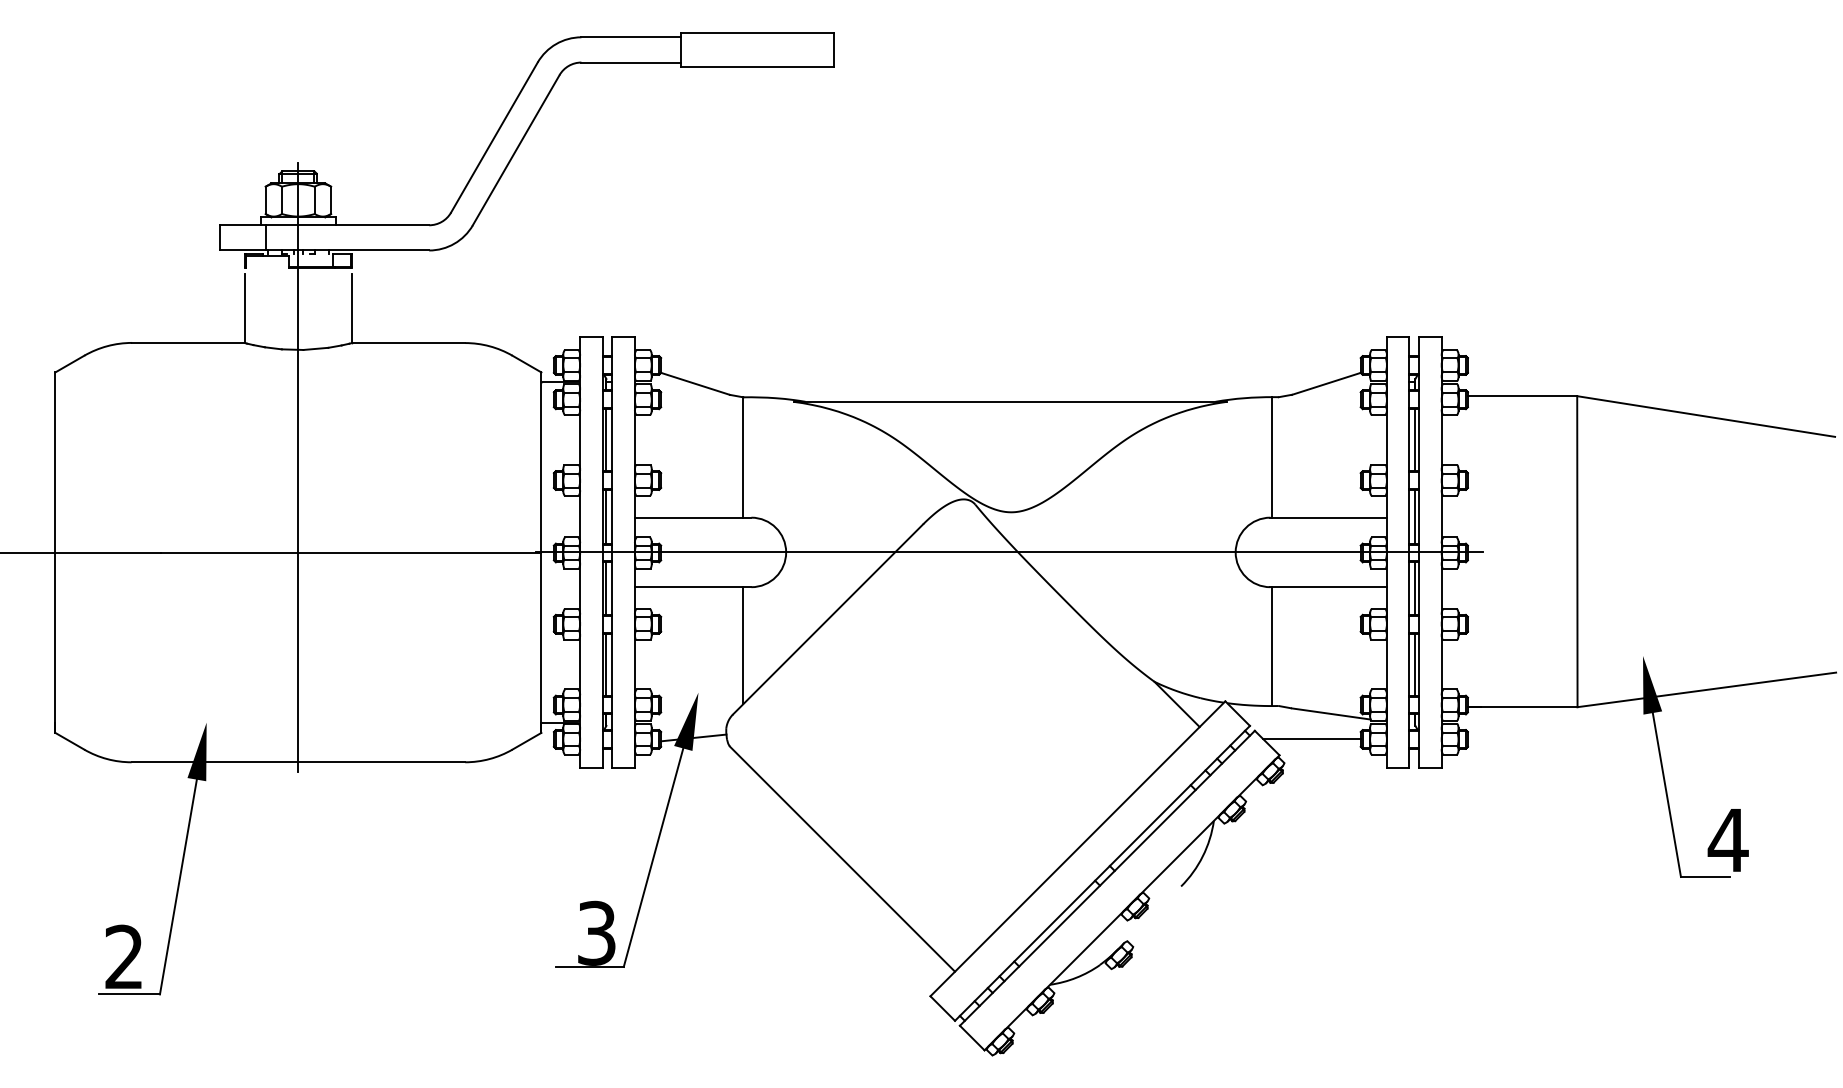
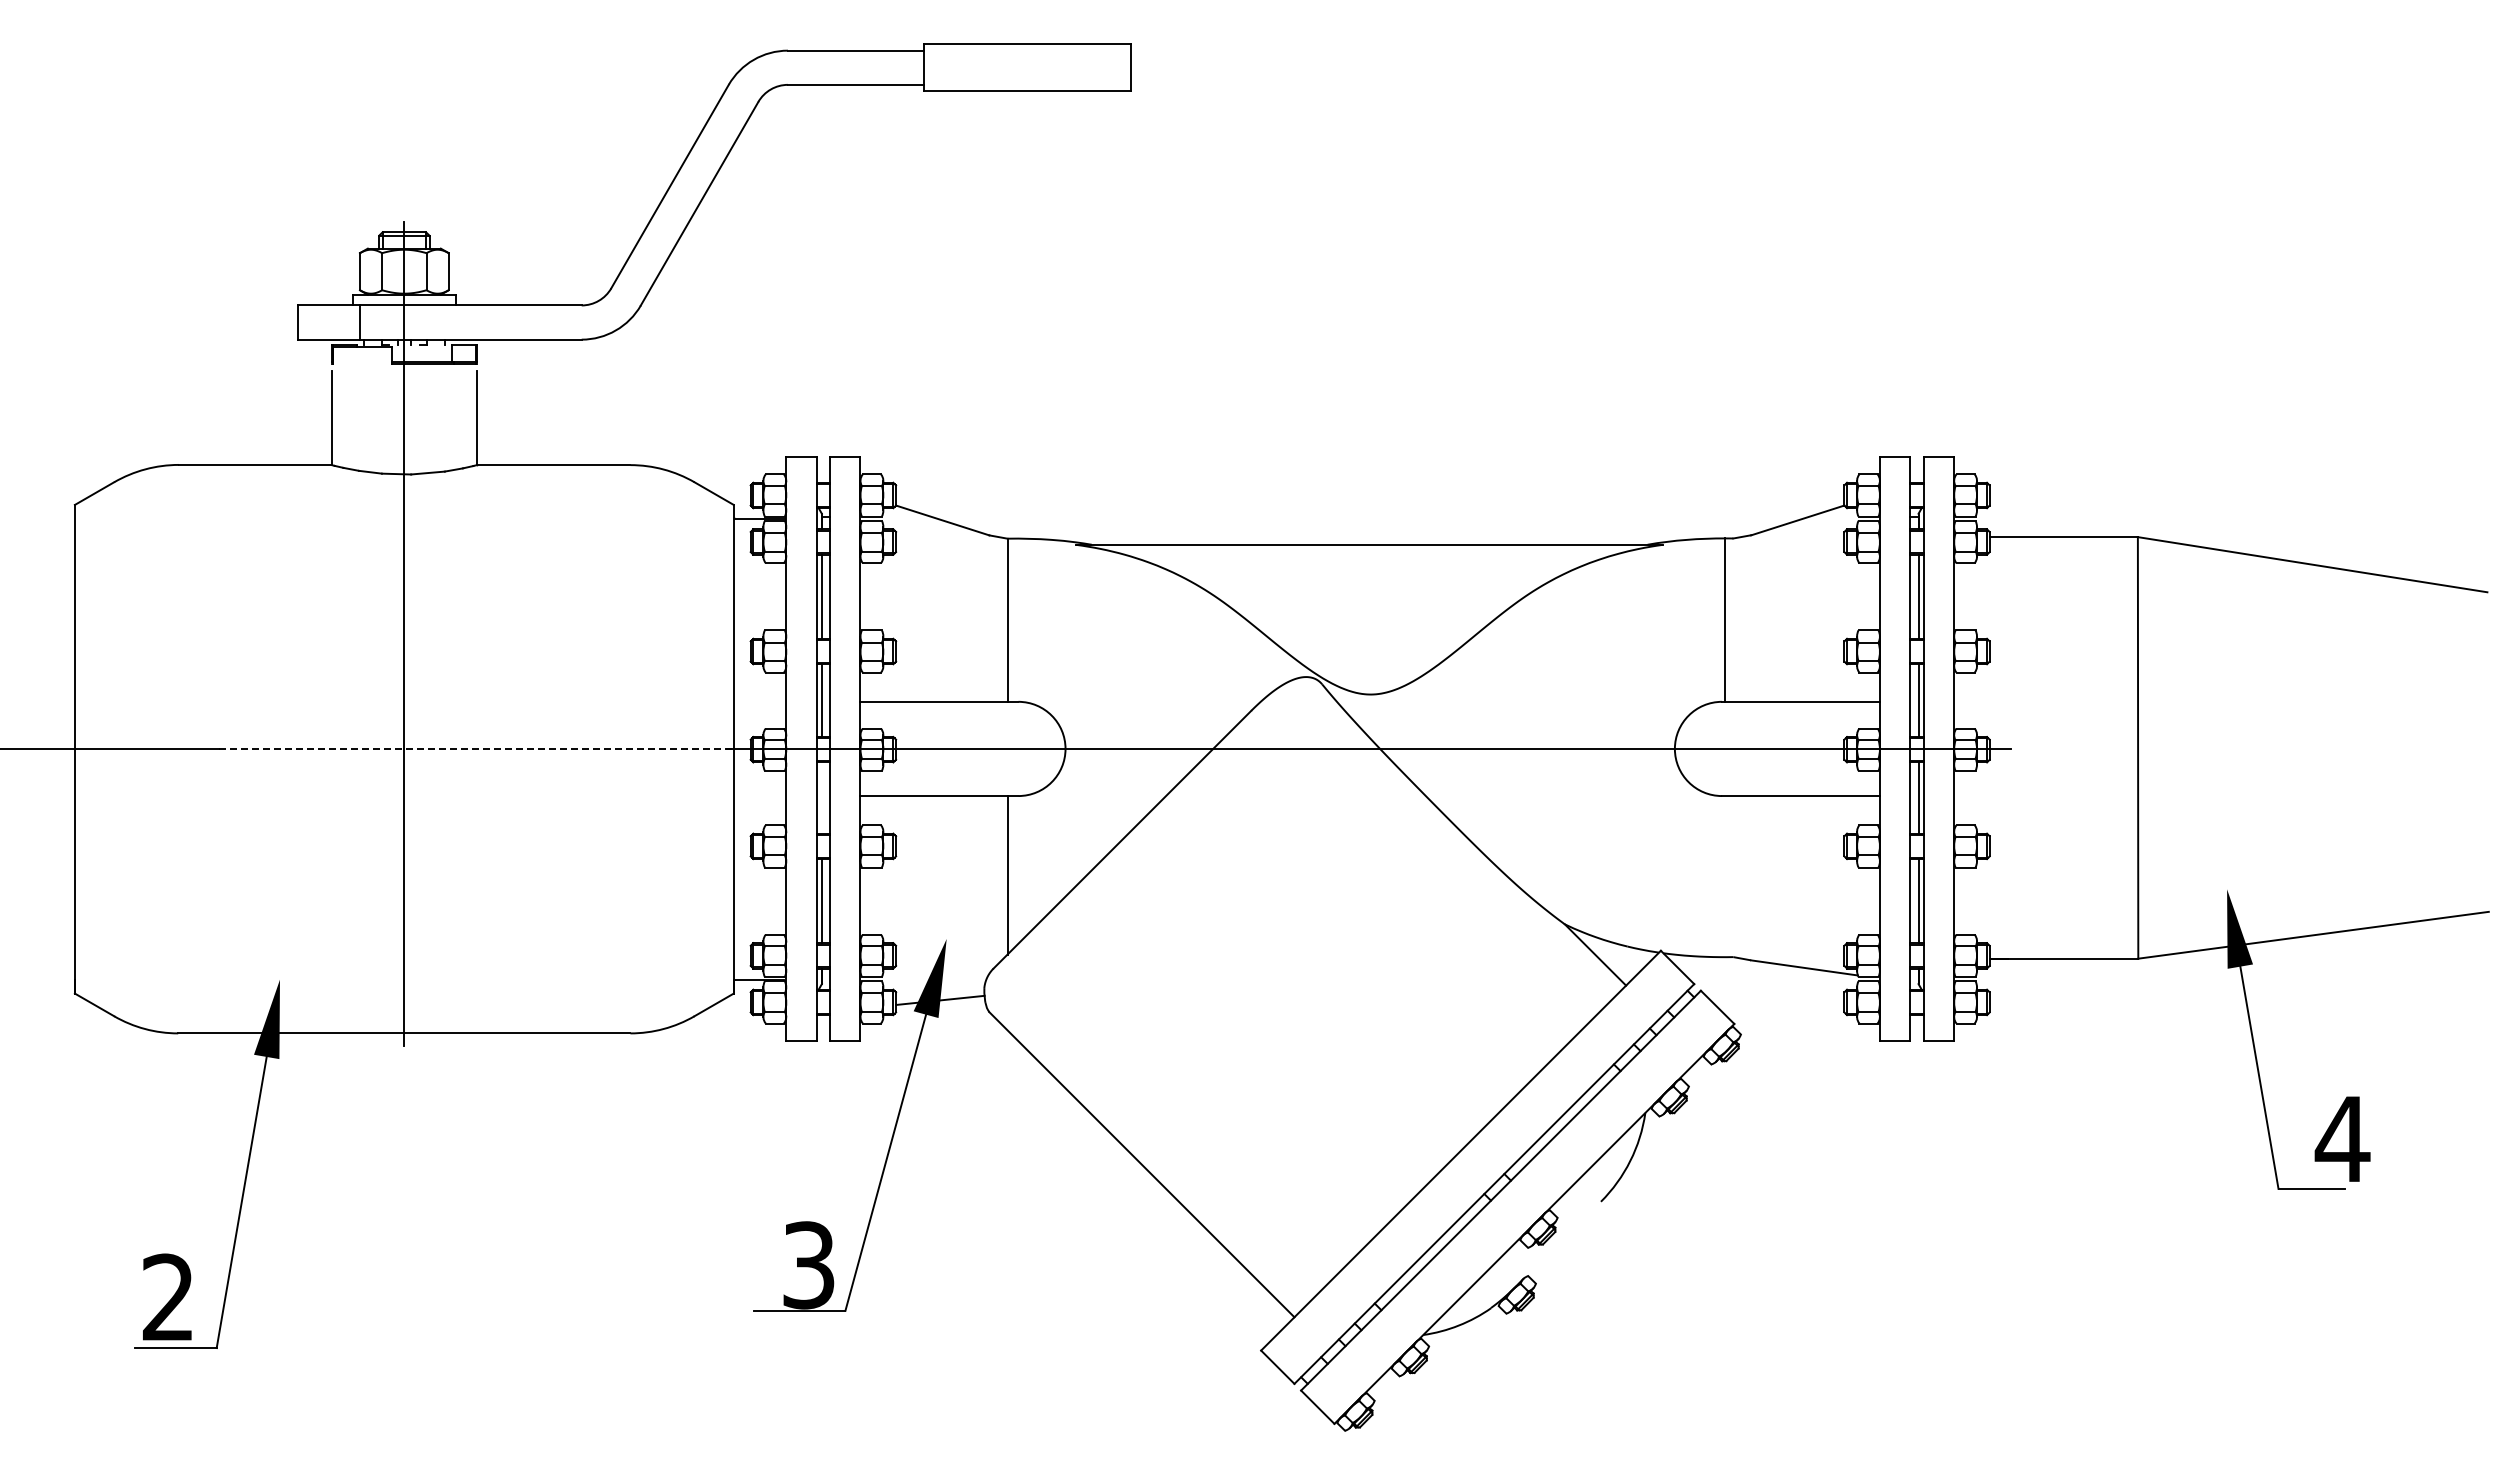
line: (351, 552) -> (476, 749), solid -> dashed
line: (606, 588) -> (821, 797), removed
line: (1272, 646) -> (1724, 876), removed
line: (1312, 739) -> (1778, 1002), removed

